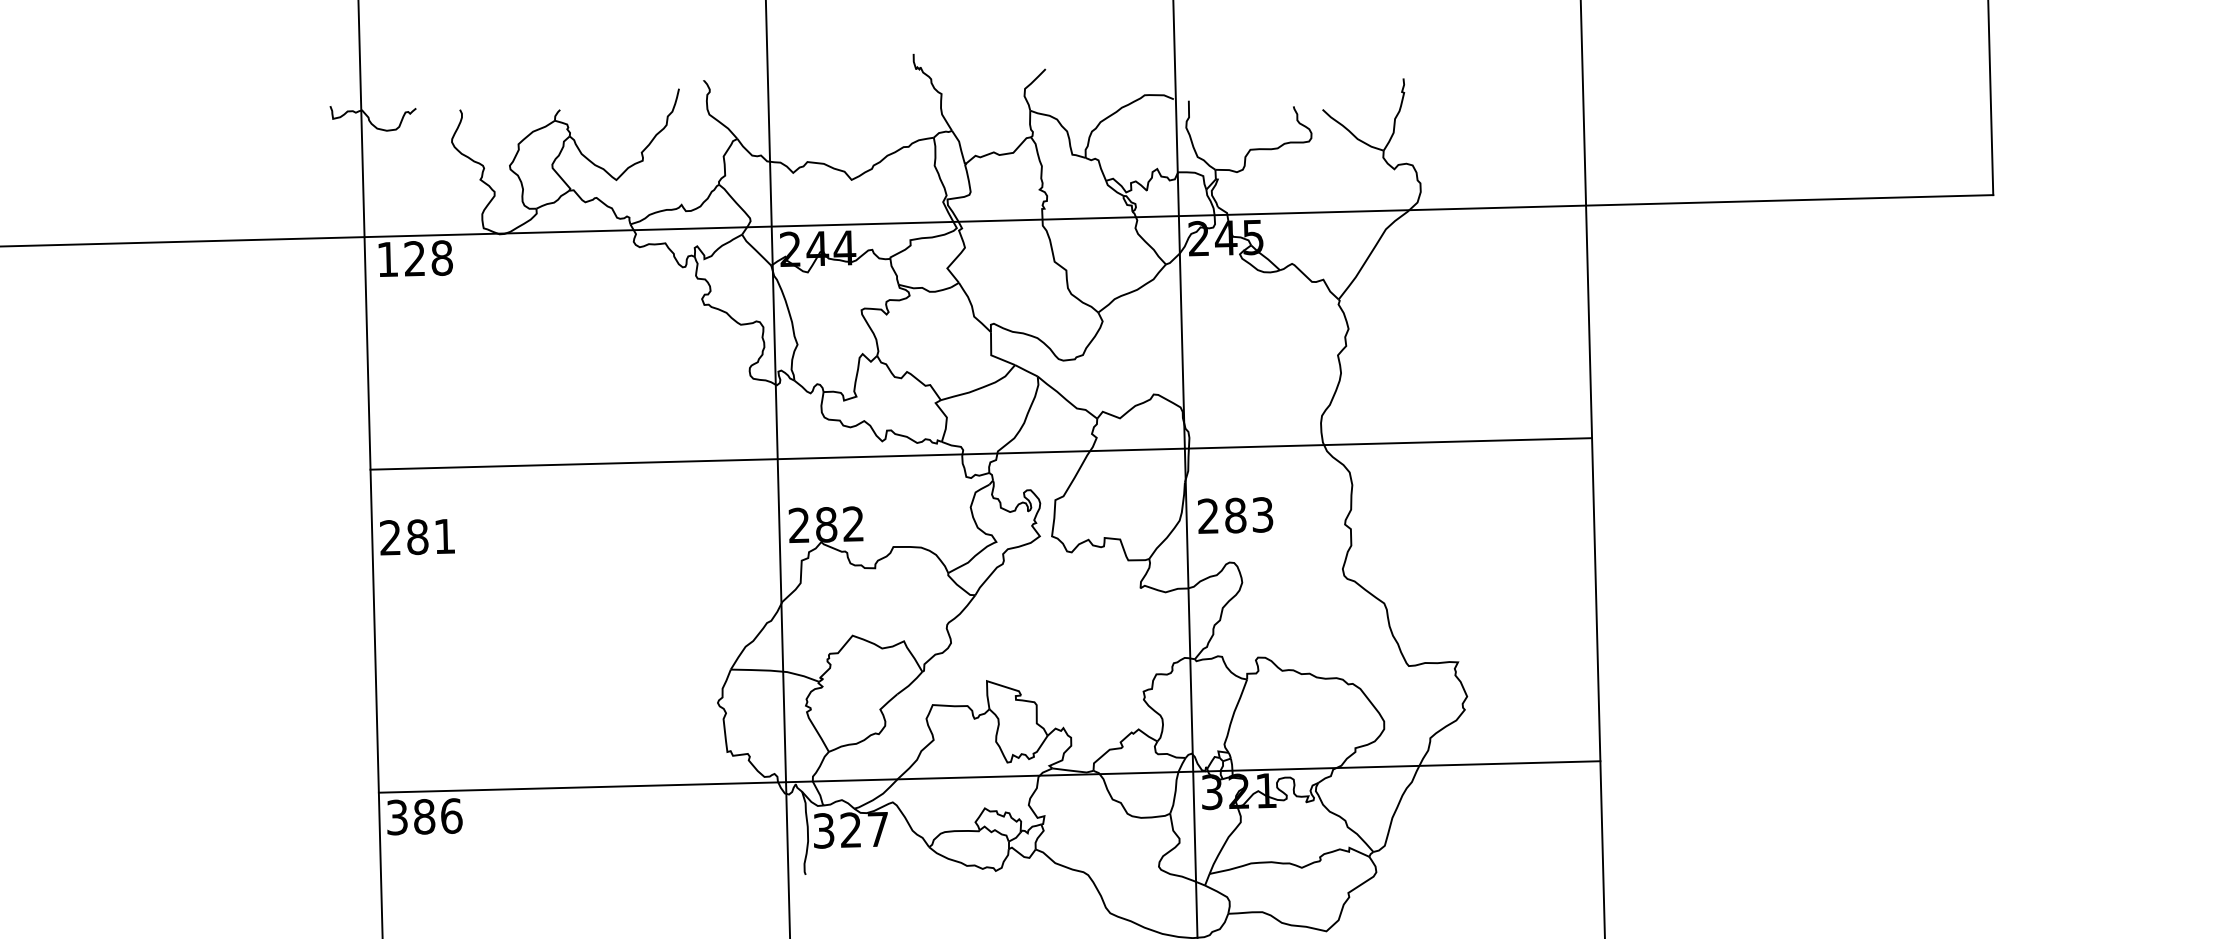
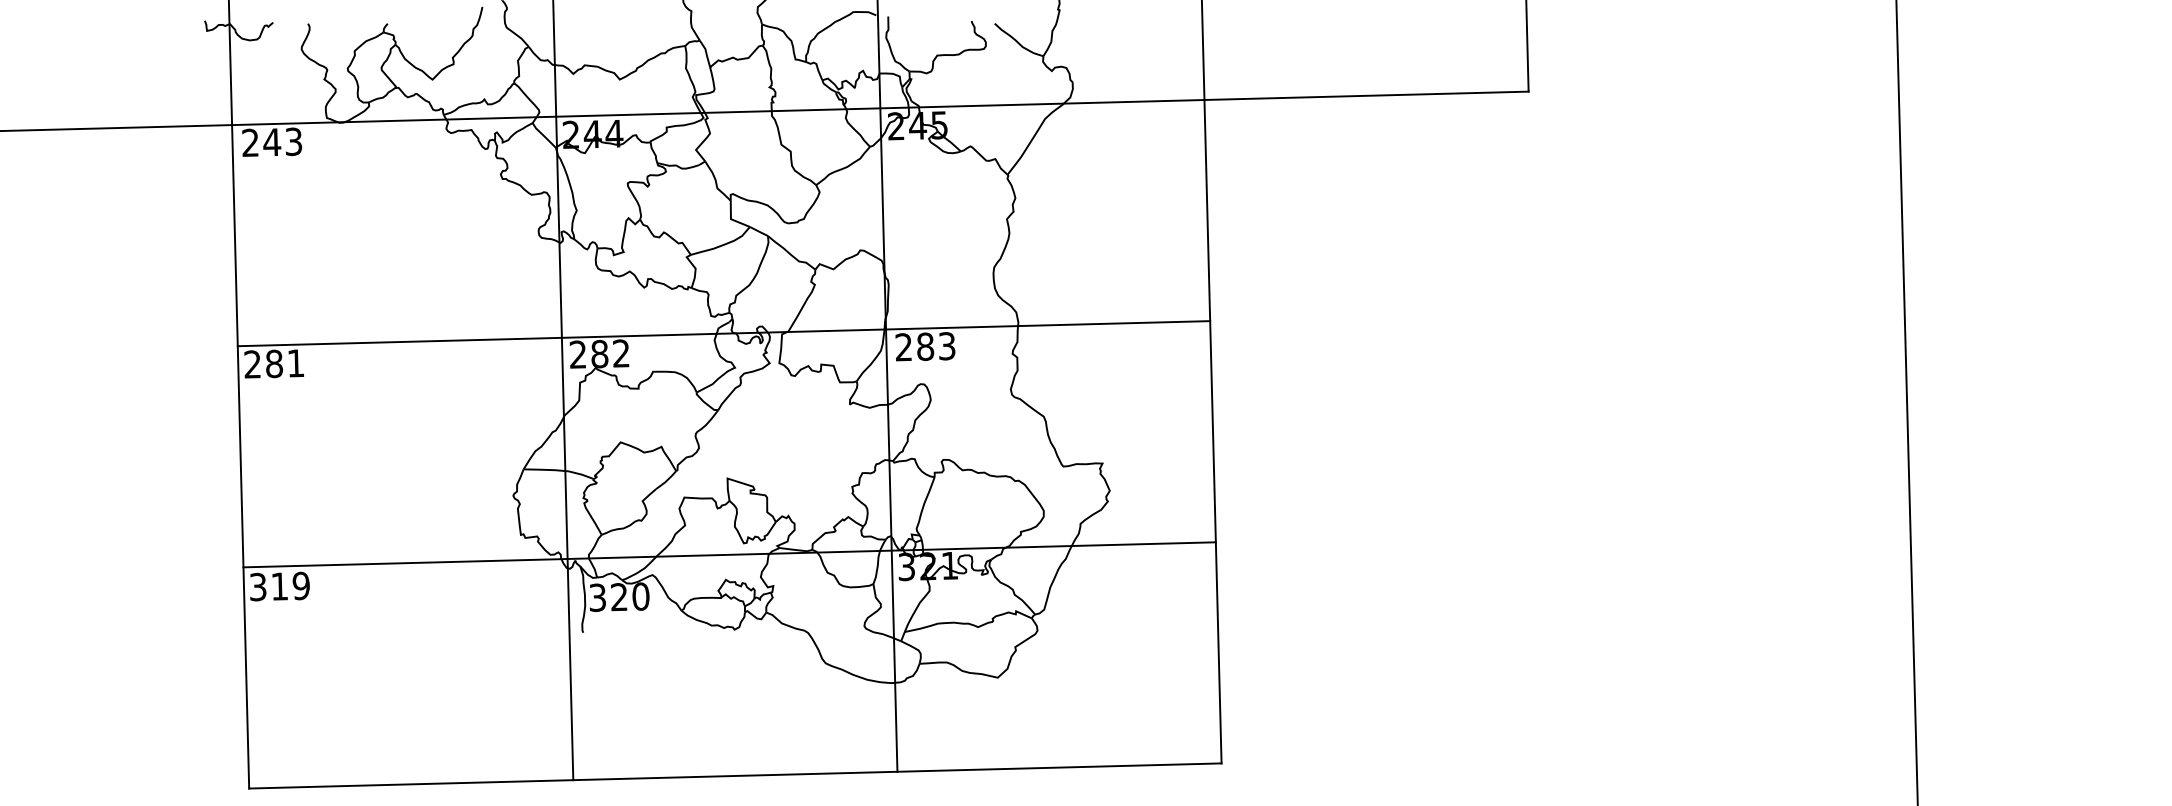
text: (415, 257) -> (272, 141), 128 -> 243
line: (980, 453) -> (723, 333), moved
text: (437, 815) -> (290, 585), 386 -> 319
text: (877, 829) -> (640, 596), 327 -> 320

